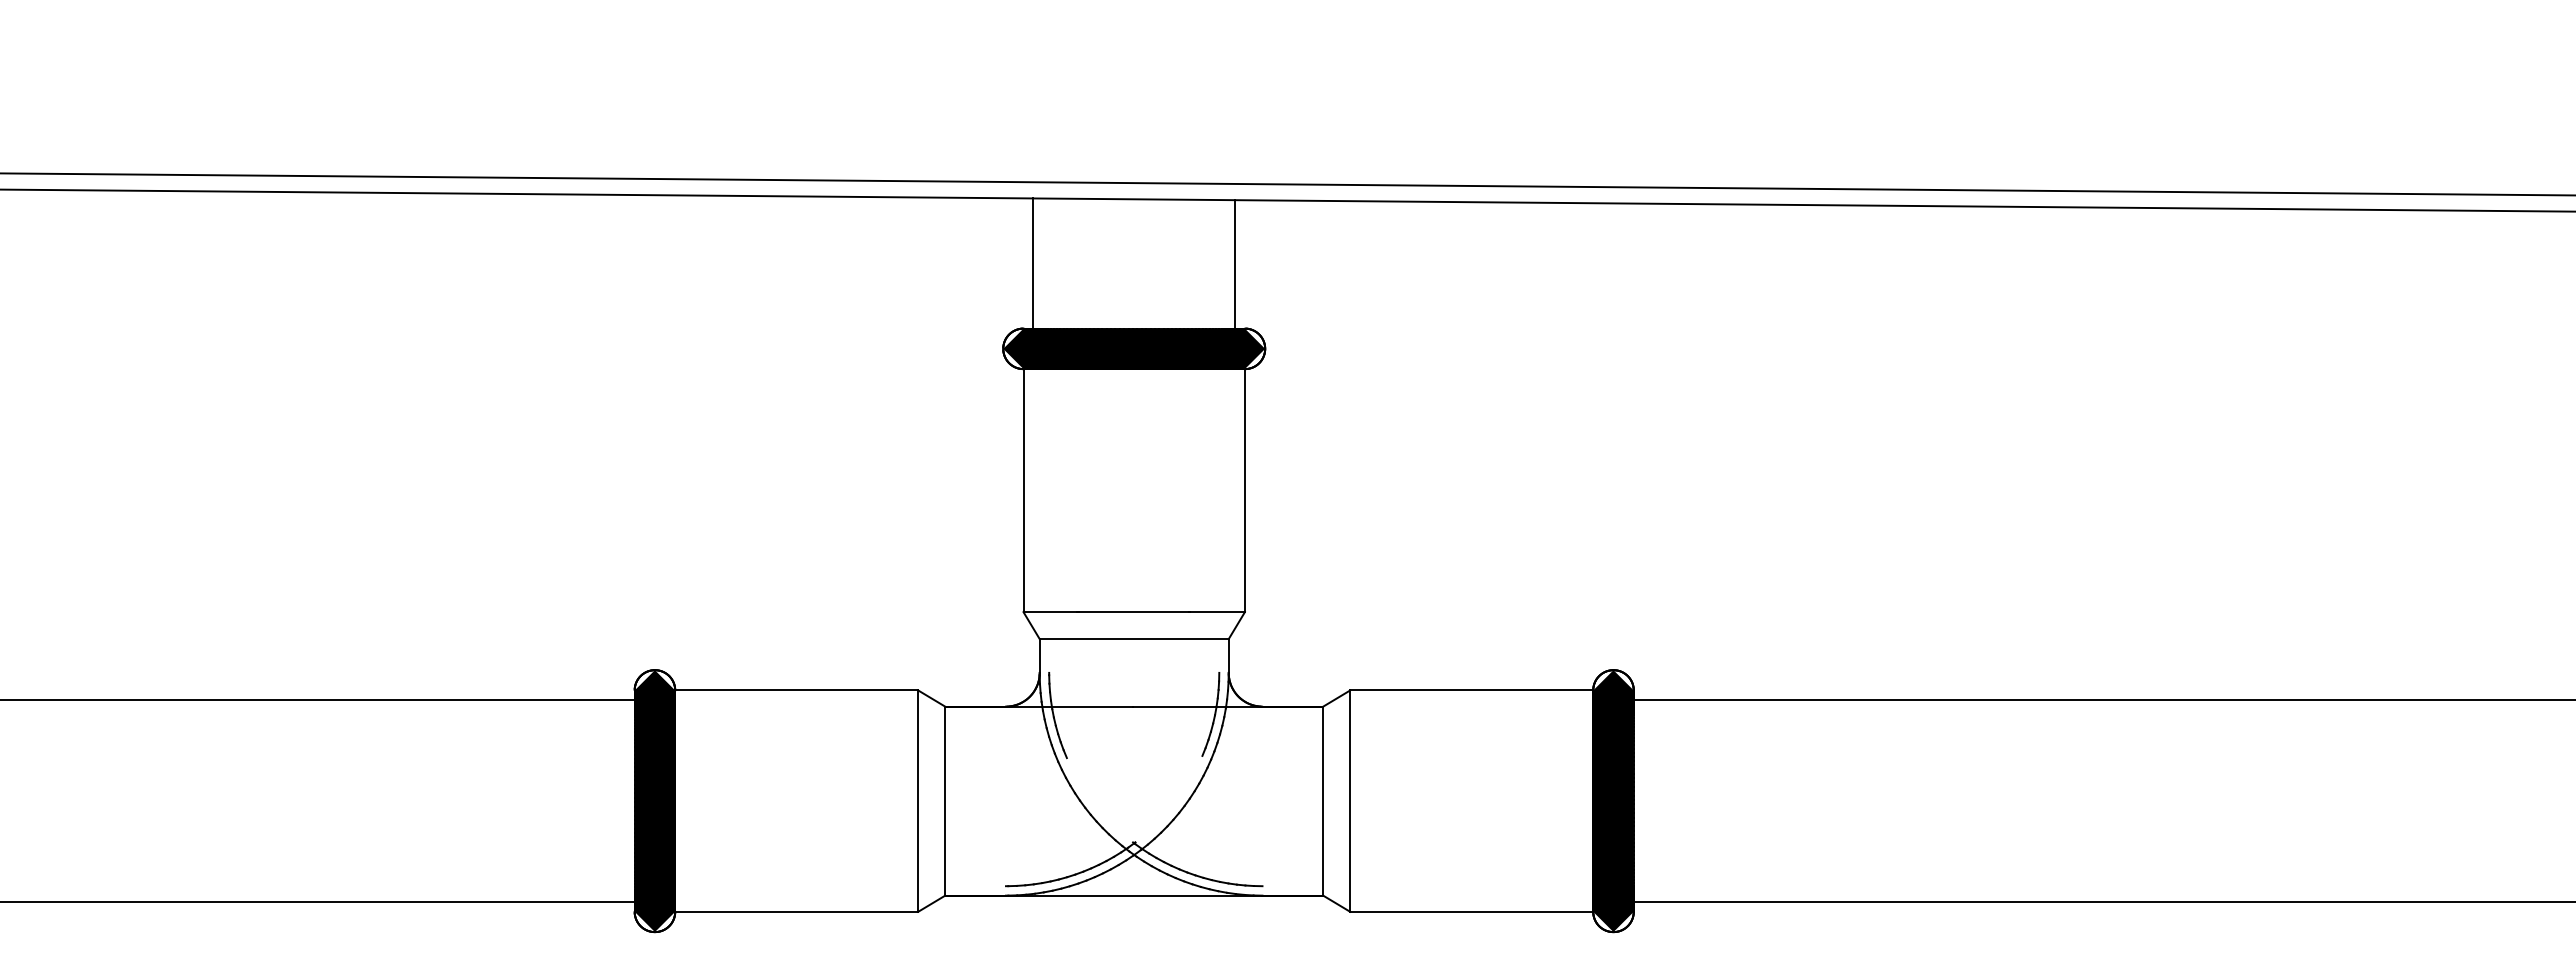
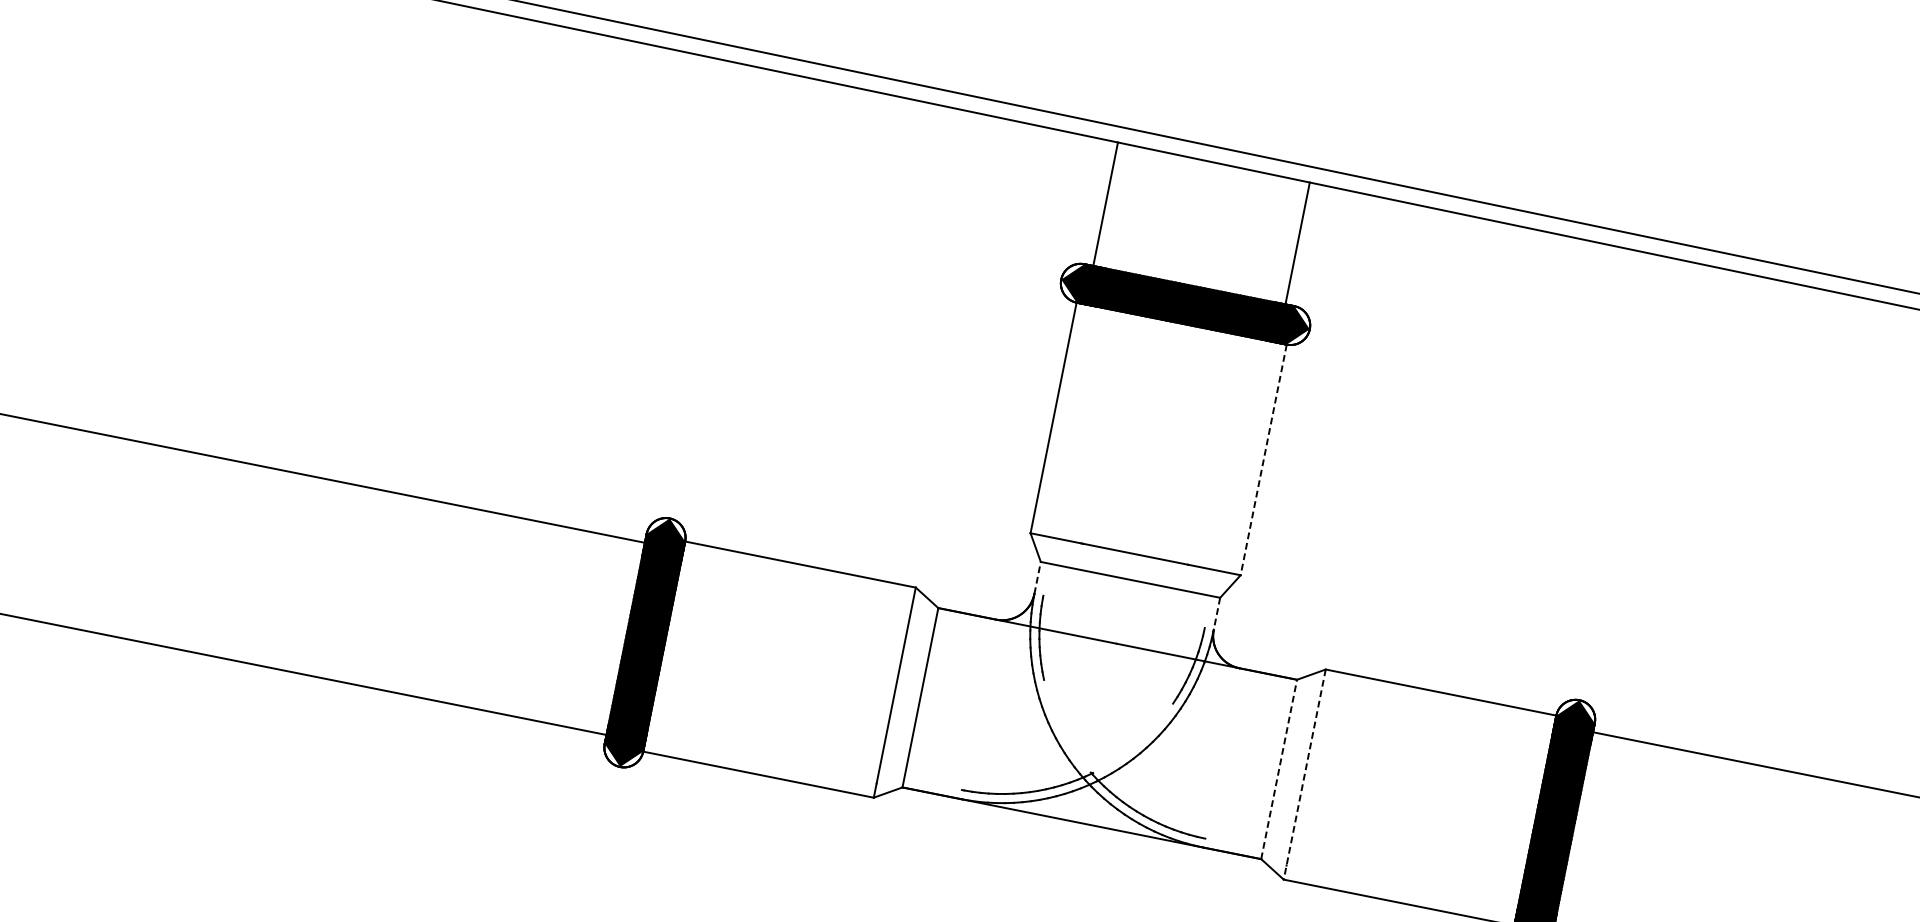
line: (1244, 490) -> (1263, 459), solid -> dashed
line: (1039, 656) -> (1037, 578), solid -> dashed
line: (1228, 656) -> (1216, 614), solid -> dashed
line: (1323, 801) -> (1279, 769), solid -> dashed
line: (1350, 801) -> (1304, 774), solid -> dashed

